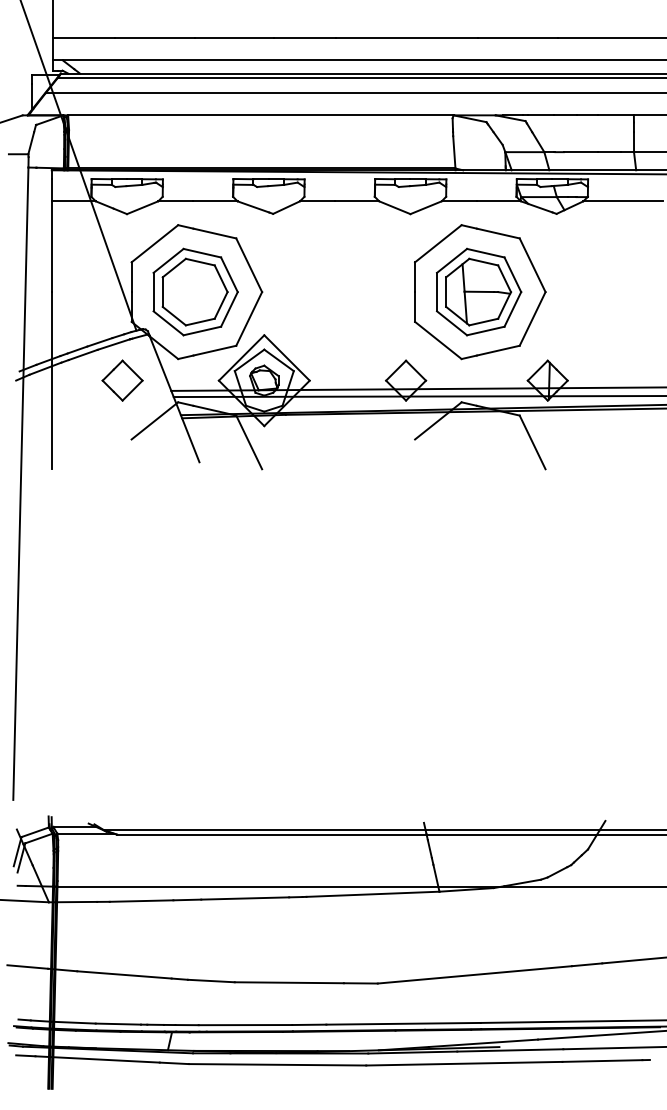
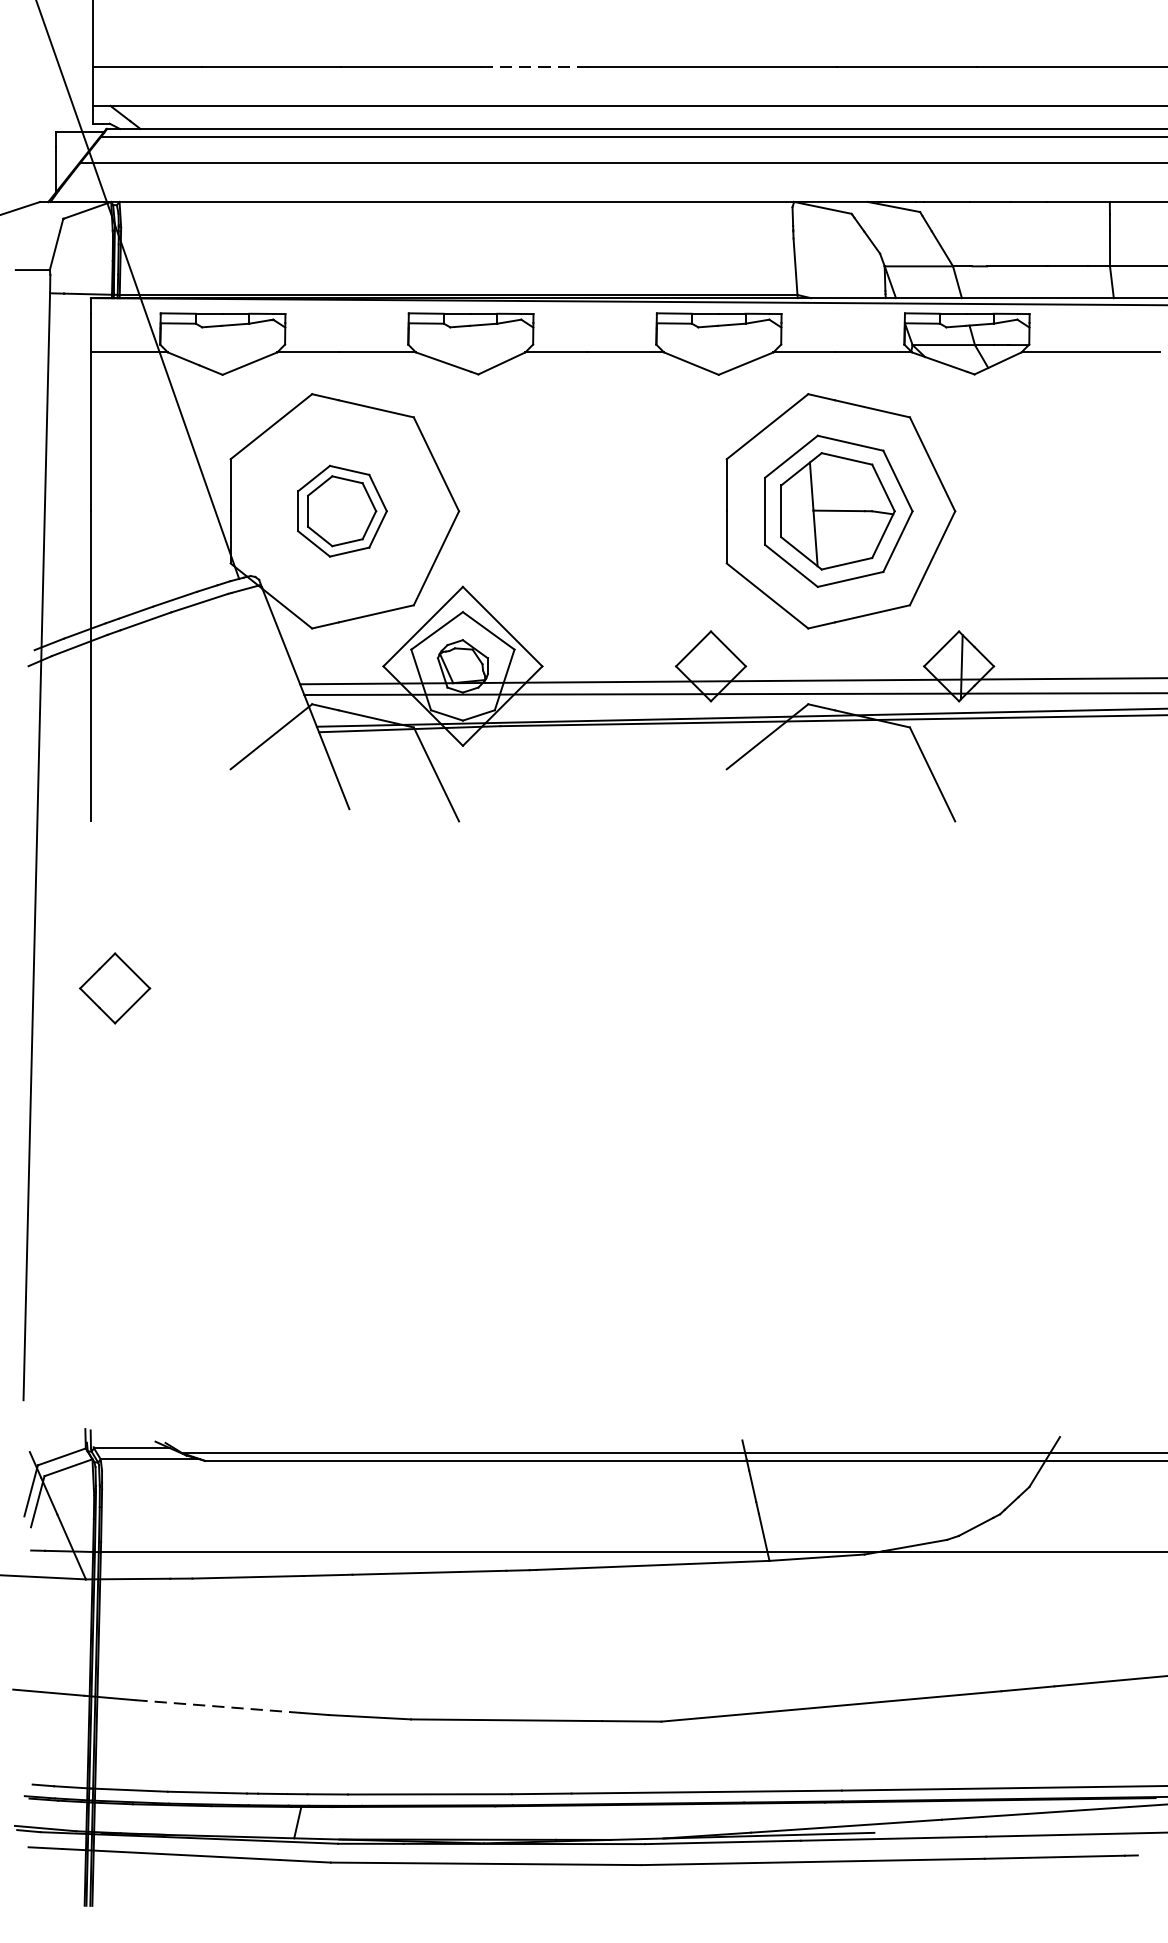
line: (304, 38) -> (533, 67), solid -> dashed
part: (195, 291) -> (342, 510), size x0.6
part: (122, 380) -> (114, 988), moved
line: (124, 974) -> (218, 1705), solid -> dashed

